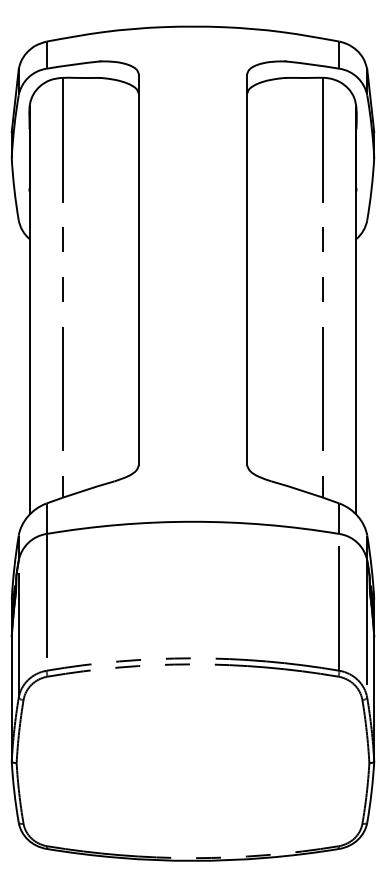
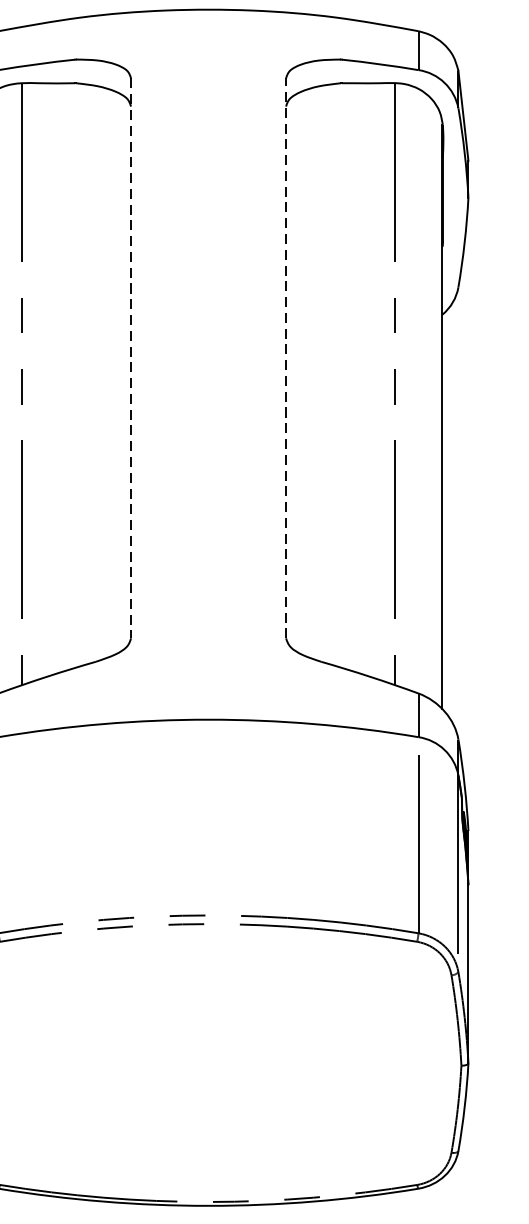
line: (247, 269) -> (286, 357), solid -> dashed
line: (138, 270) -> (130, 359), solid -> dashed

